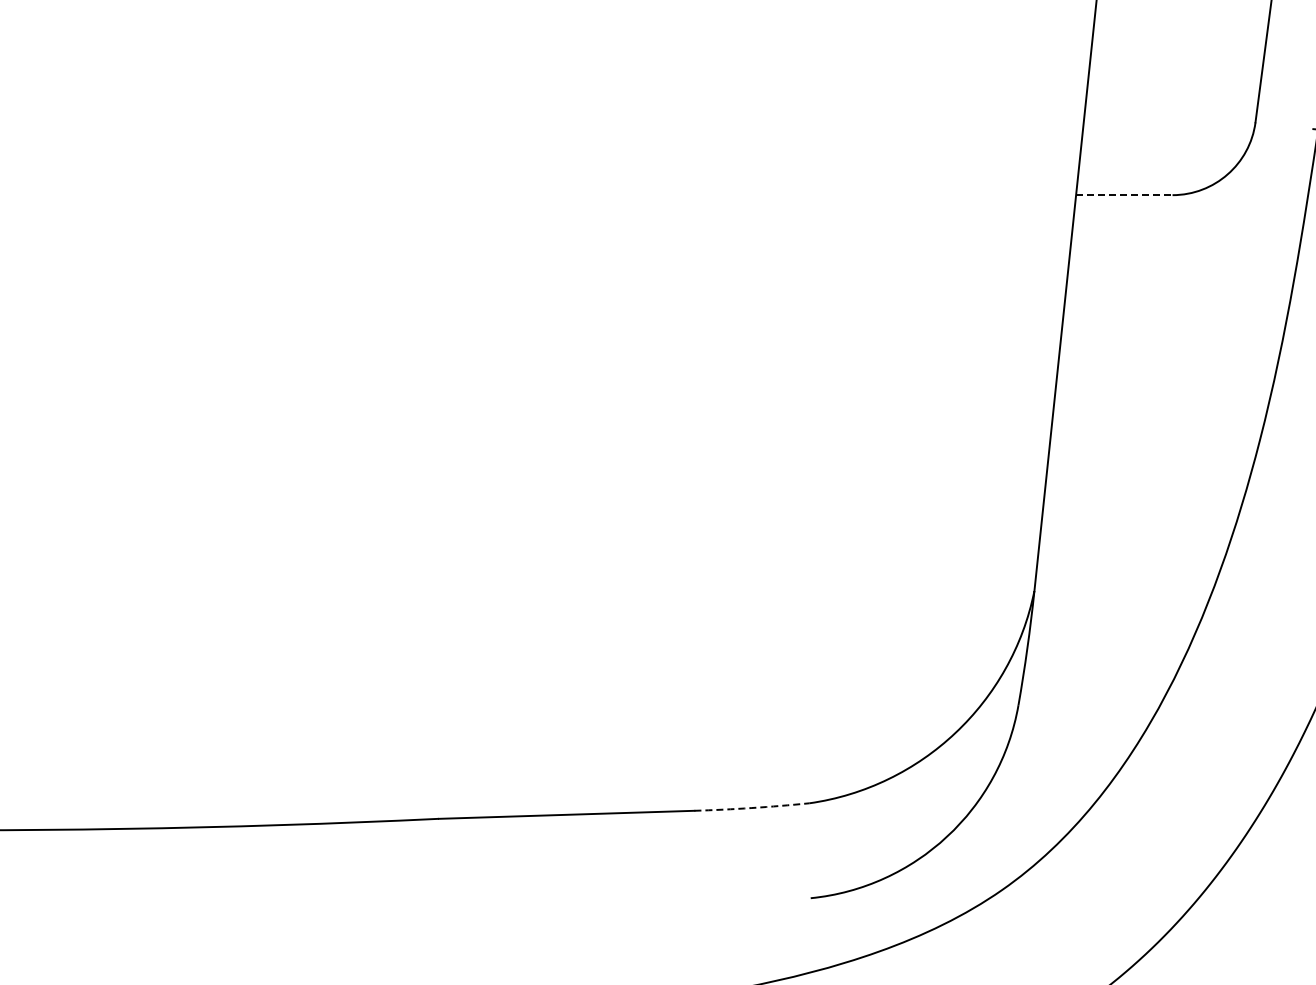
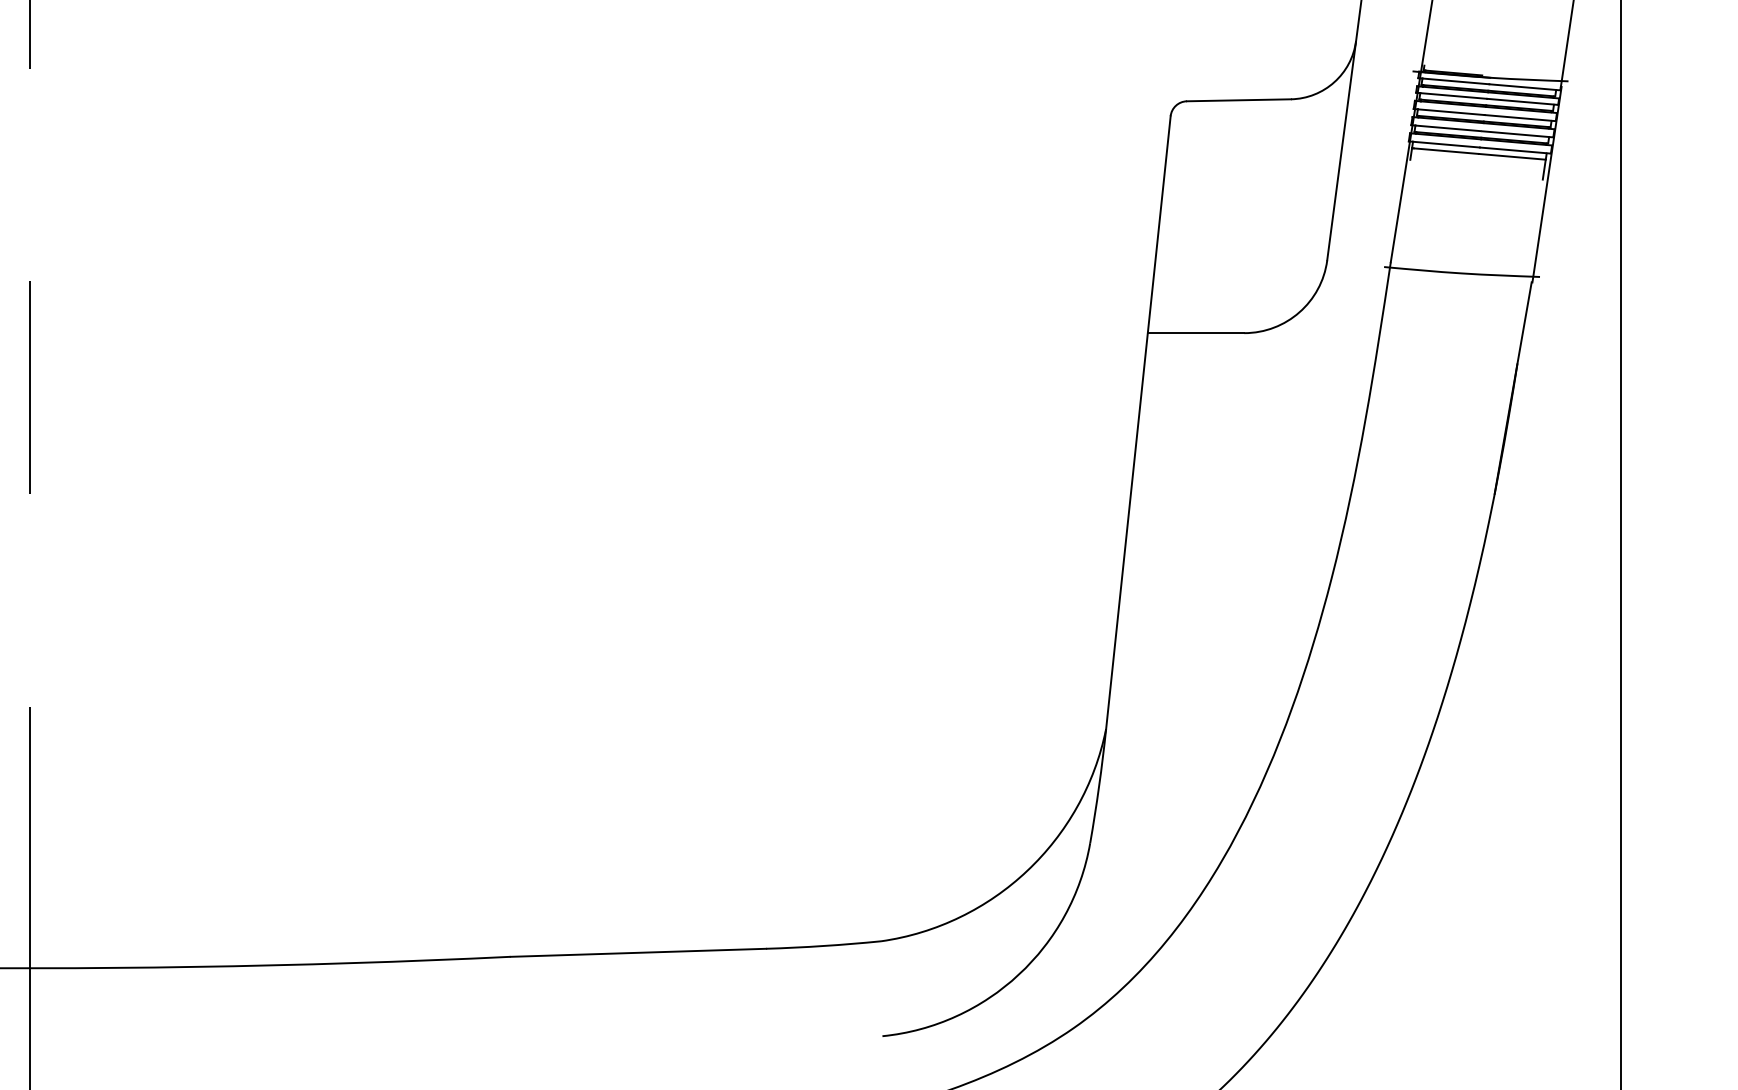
line: (1124, 195) -> (1196, 333), dashed -> solid
arc: (751, 808) -> (823, 946), dashed -> solid

